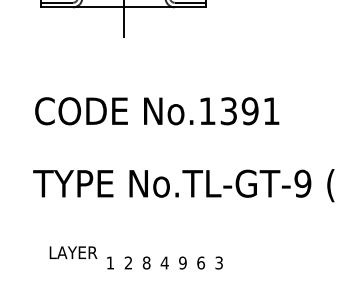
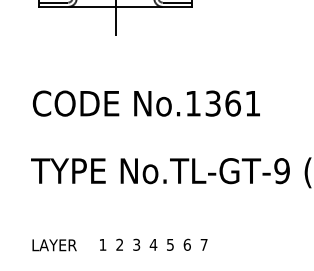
text: (250, 111) -> (233, 103), No.1391 -> No.1361
text: (73, 252) -> (54, 245), moved
text: (146, 262) -> (136, 244), 8 -> 3
text: (181, 262) -> (169, 244), 9 -> 5
text: (218, 262) -> (203, 244), 3 -> 7

